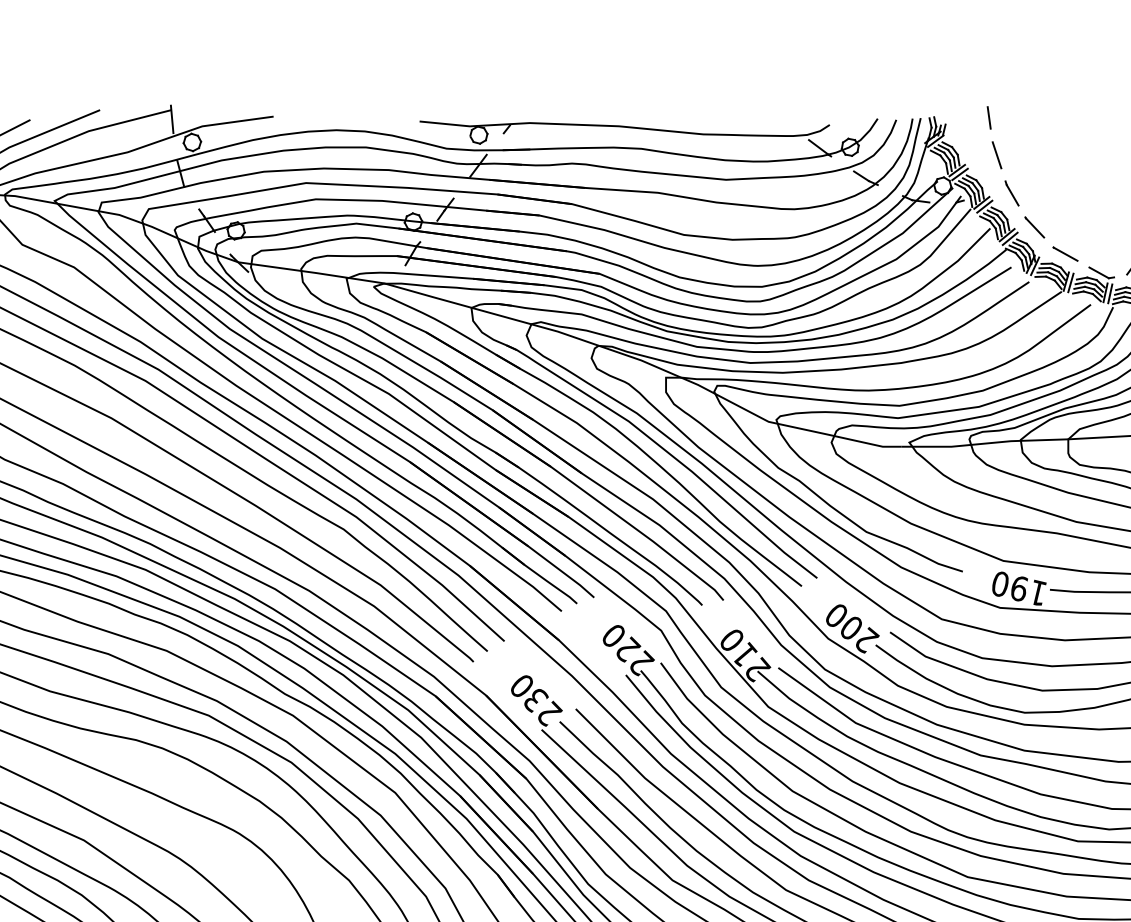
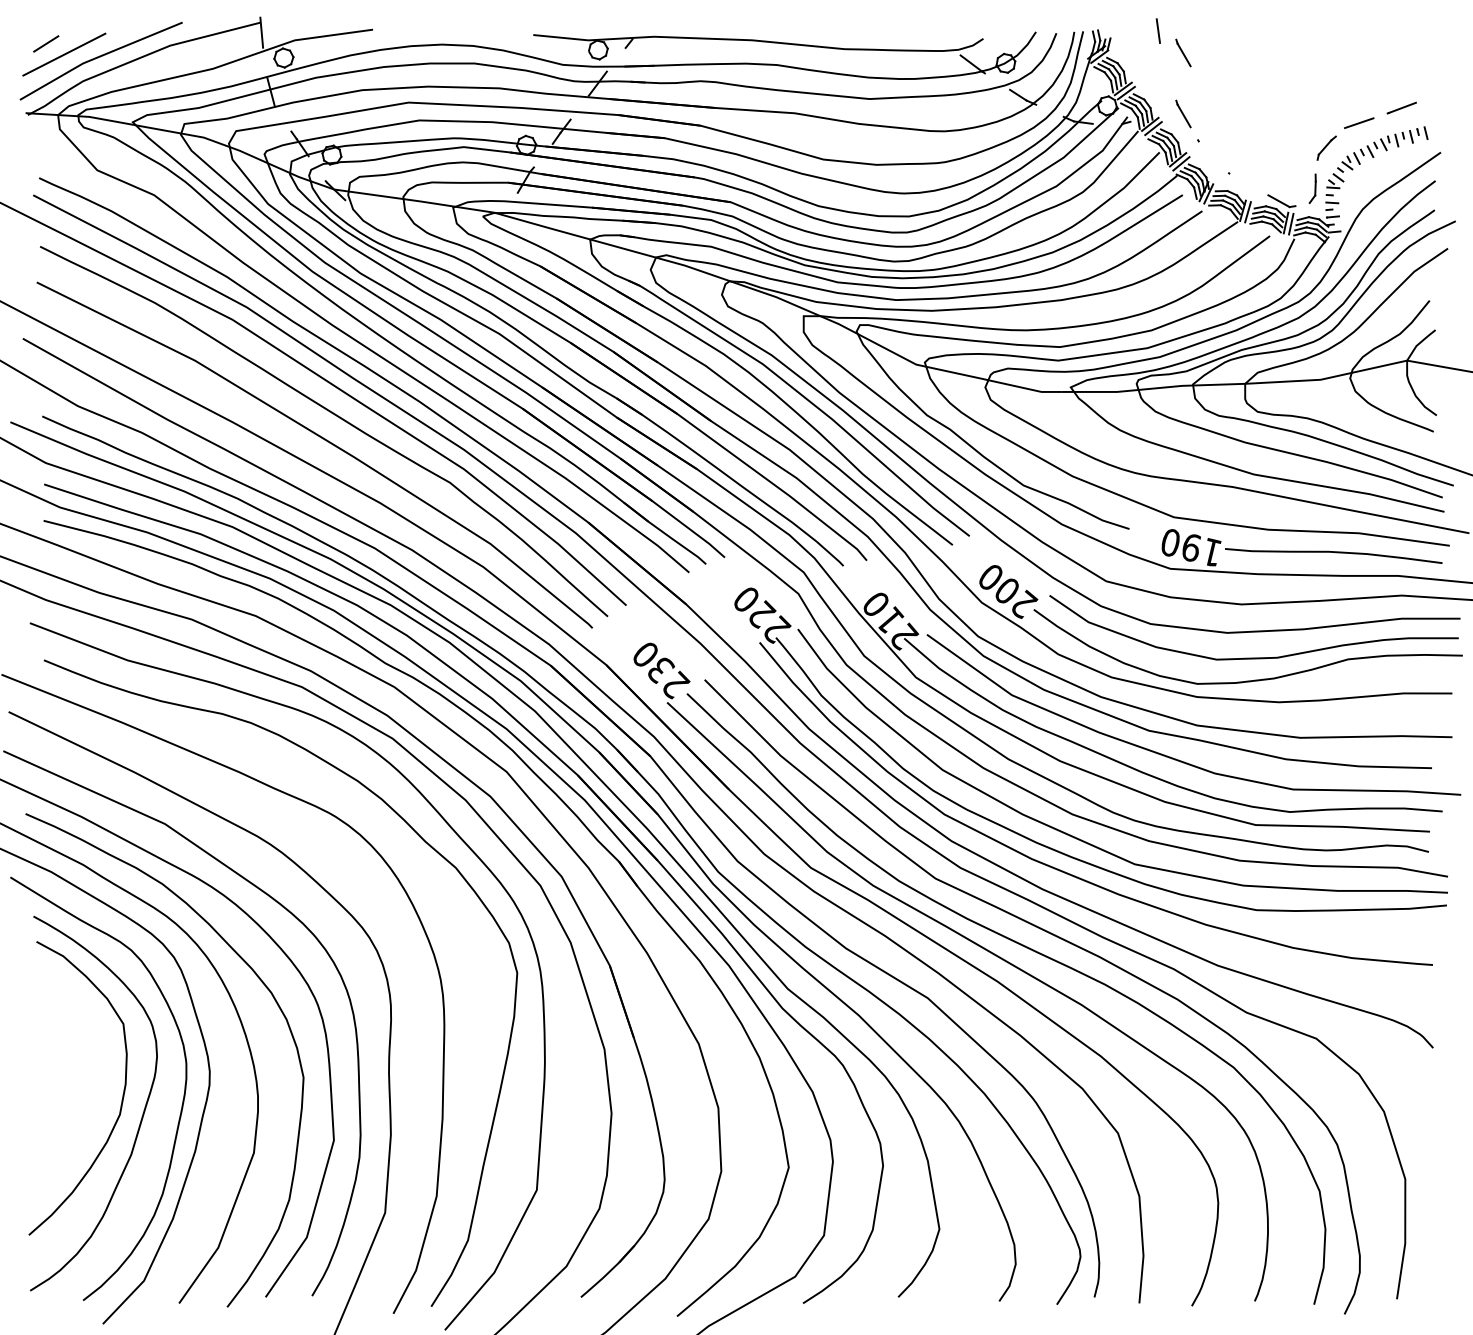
line: (1012, 137) -> (1183, 52), added
line: (996, 154) -> (1166, 71), removed
line: (1034, 227) -> (1208, 151), removed
line: (1065, 254) -> (1242, 180), removed

